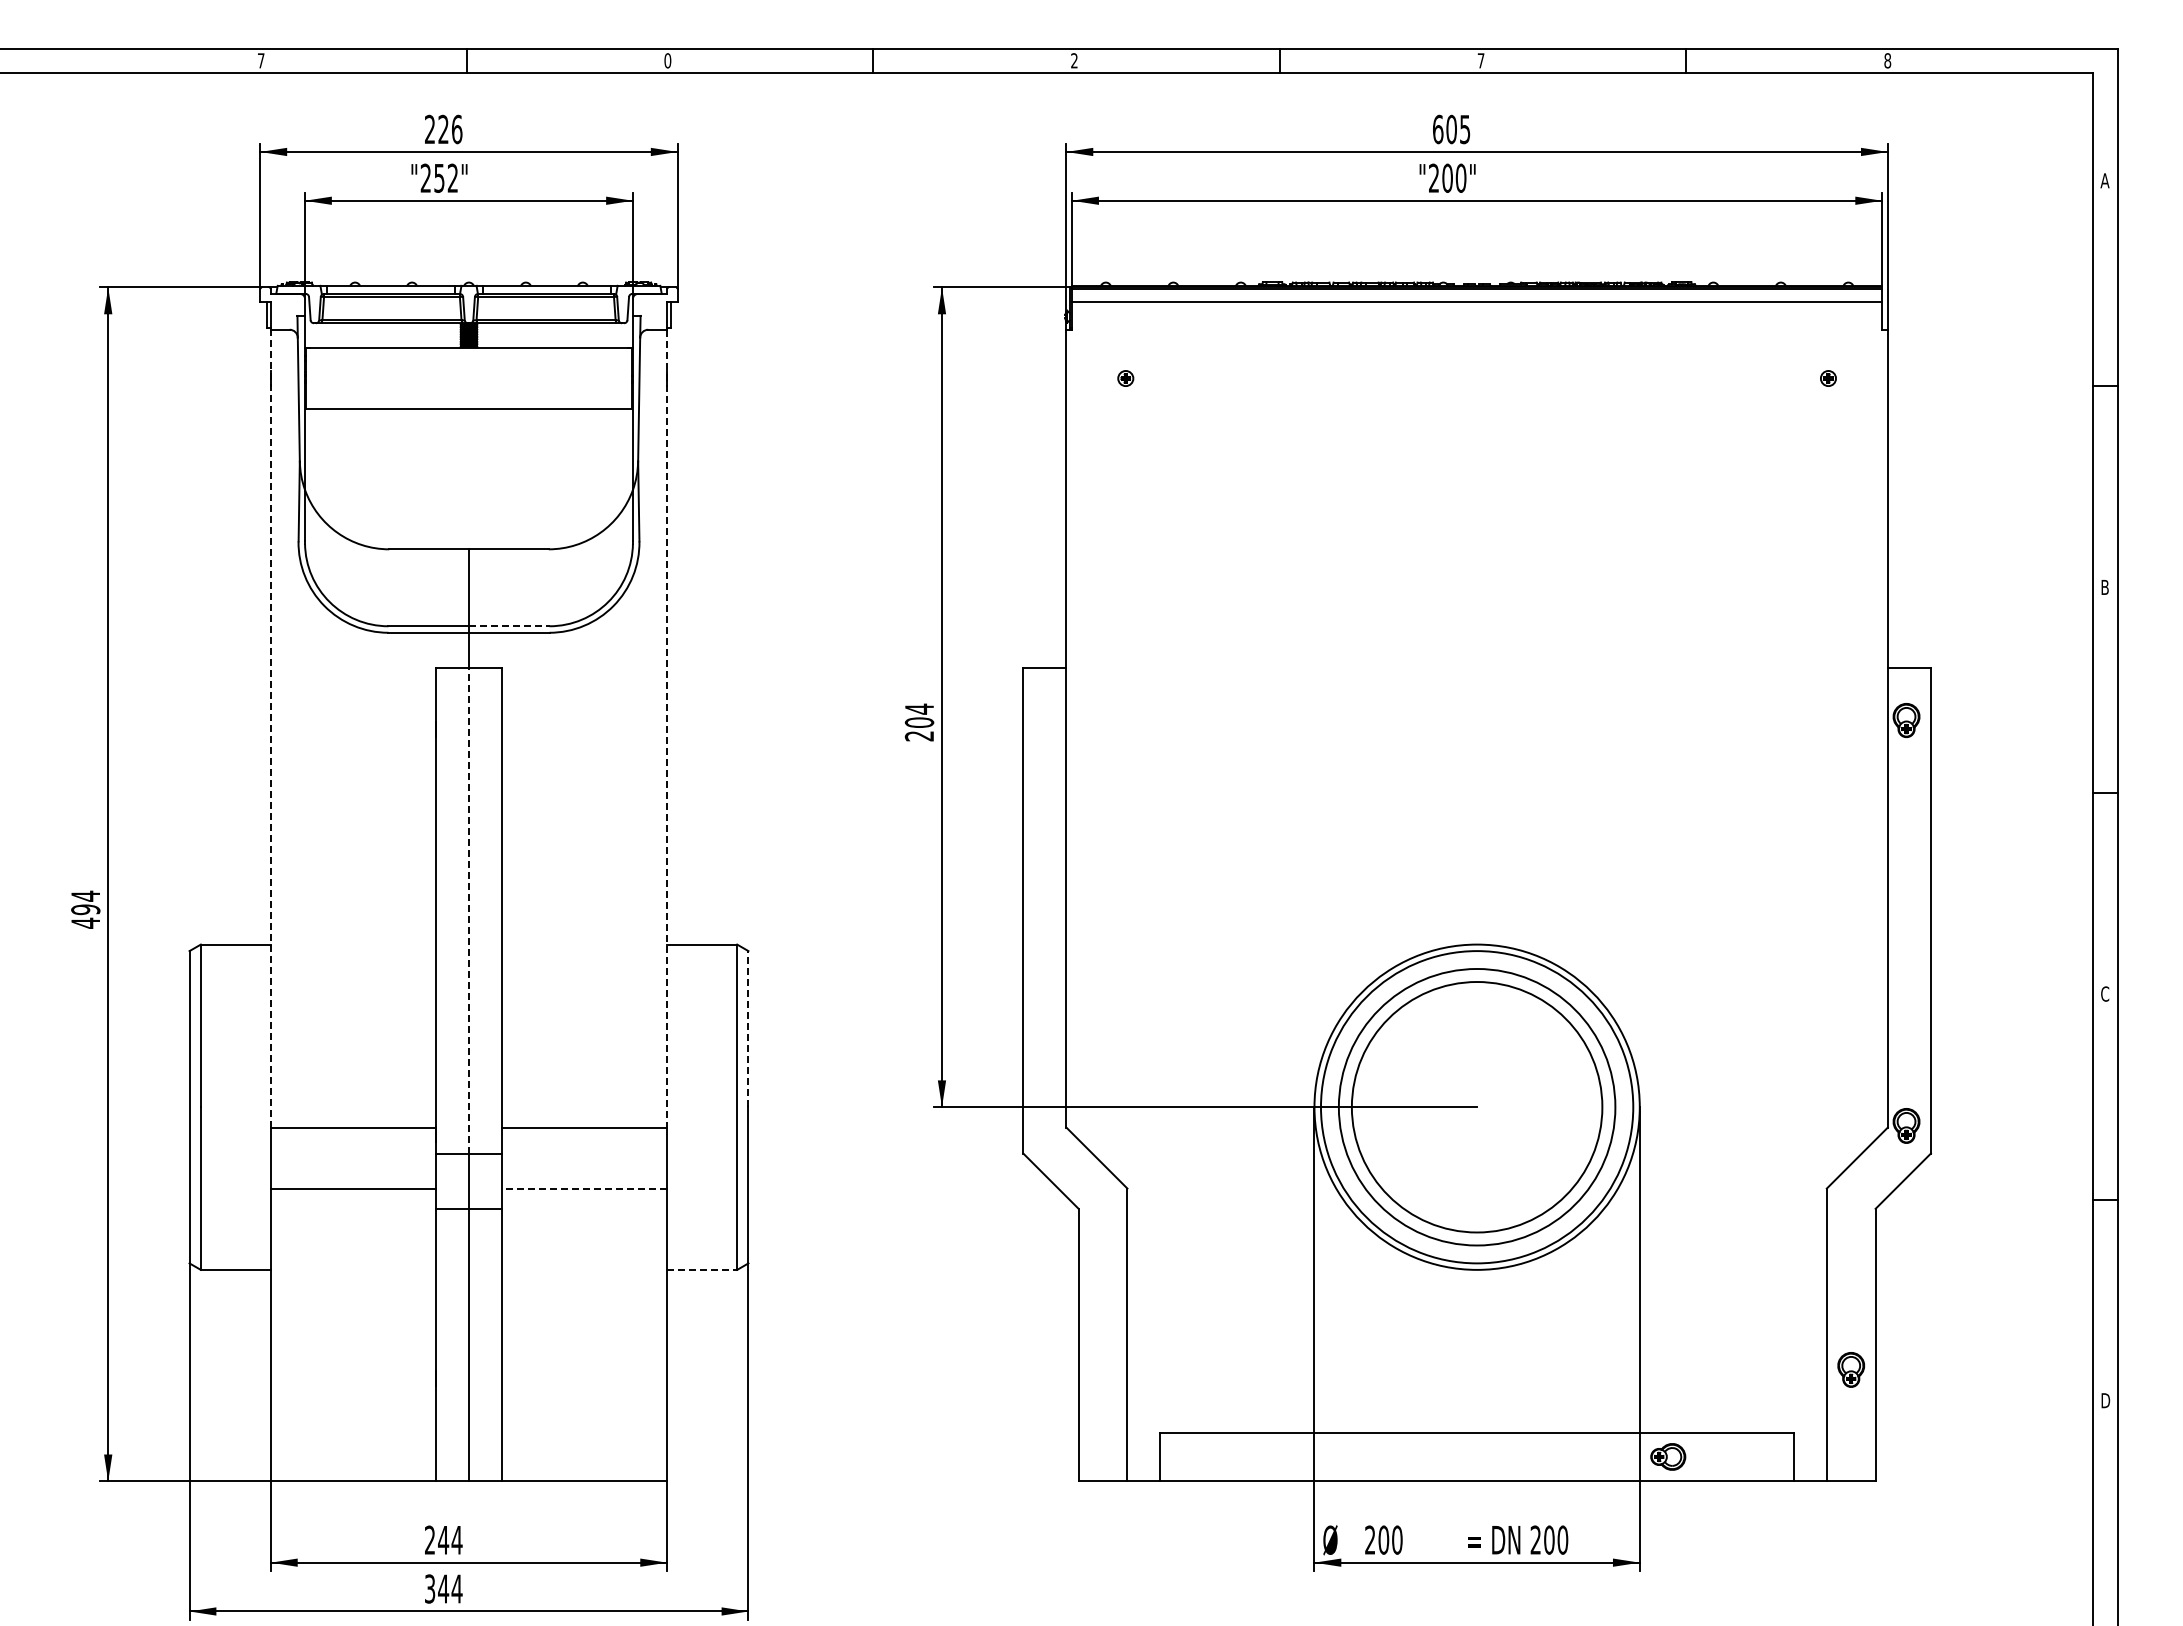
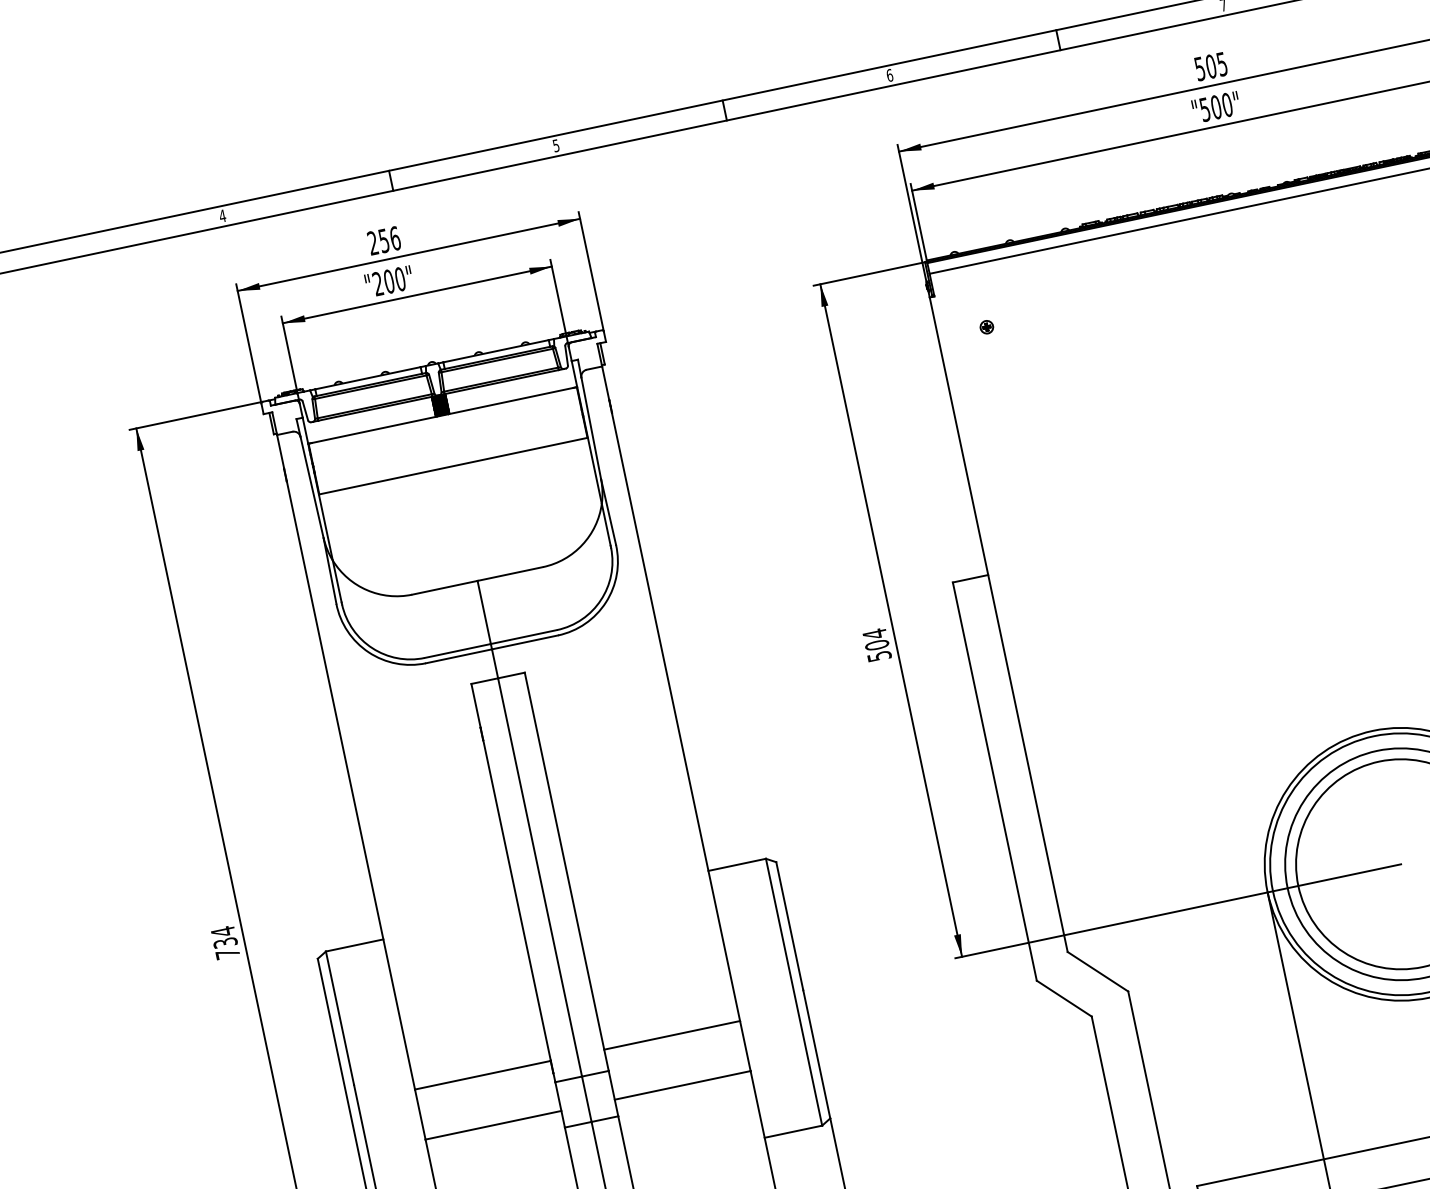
text: (260, 60) -> (222, 215), 7 -> 4
text: (667, 60) -> (555, 145), 0 -> 5
text: (1074, 60) -> (889, 75), 2 -> 6
text: (443, 129) -> (384, 240), 226 -> 256
text: (1438, 129) -> (1200, 68), 605 -> 505
text: (446, 177) -> (394, 279), "252" -> "200"
text: (1433, 177) -> (1204, 109), "200" -> "500"
line: (509, 626) -> (524, 637), dashed -> solid
line: (270, 728) -> (345, 762), dashed -> solid
line: (667, 728) -> (671, 693), dashed -> solid
text: (919, 736) -> (879, 656), 204 -> 504
line: (469, 910) -> (540, 877), dashed -> solid
text: (85, 916) -> (226, 948), 494 -> 734
line: (748, 1028) -> (789, 925), dashed -> solid
line: (584, 1188) -> (682, 1085), dashed -> solid
line: (702, 1269) -> (793, 1131), dashed -> solid

